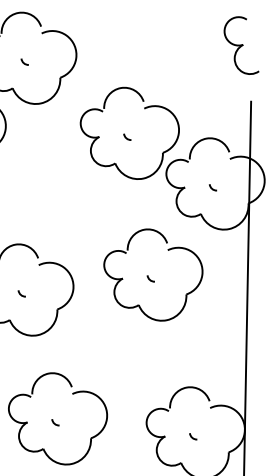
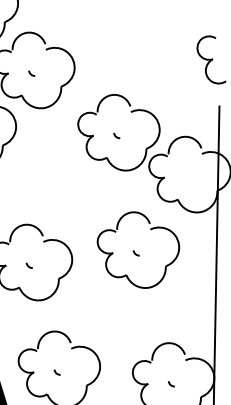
arc: (212, 187) -> (187, 177), removed

